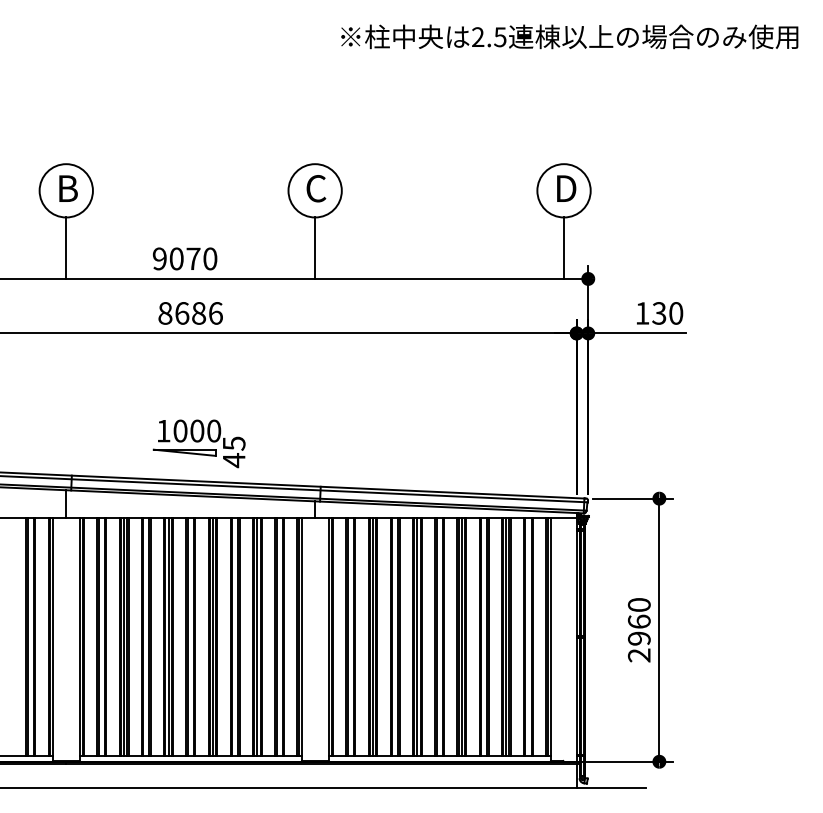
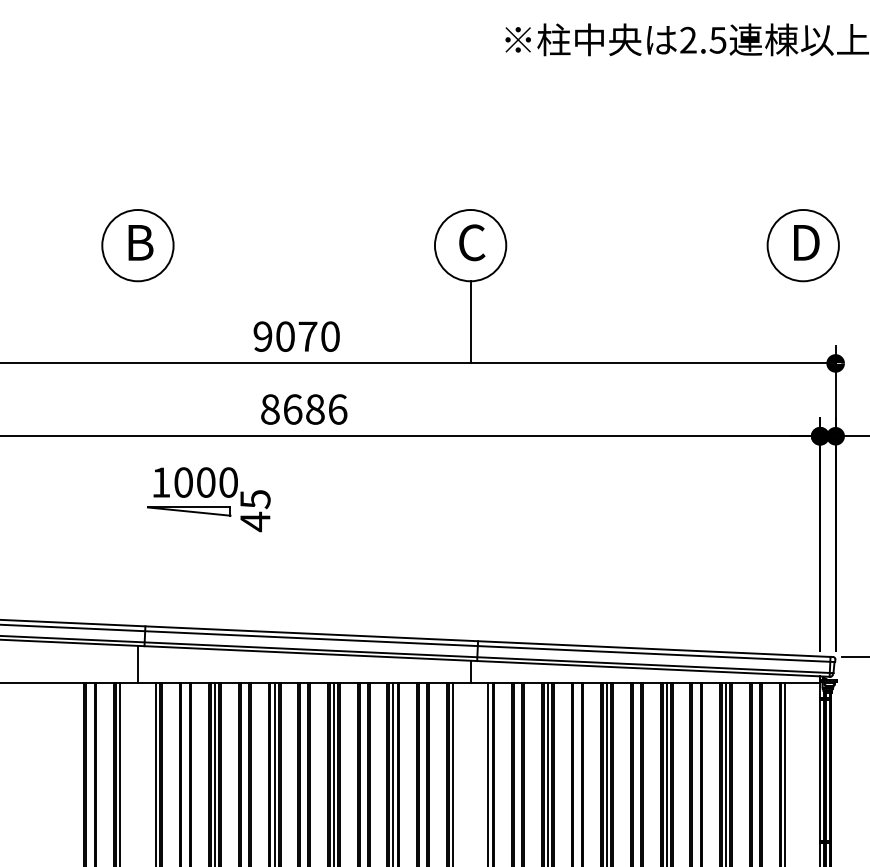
line: (66, 248) -> (138, 322), removed
line: (564, 248) -> (803, 322), removed
part: (198, 443) -> (207, 499), moved

